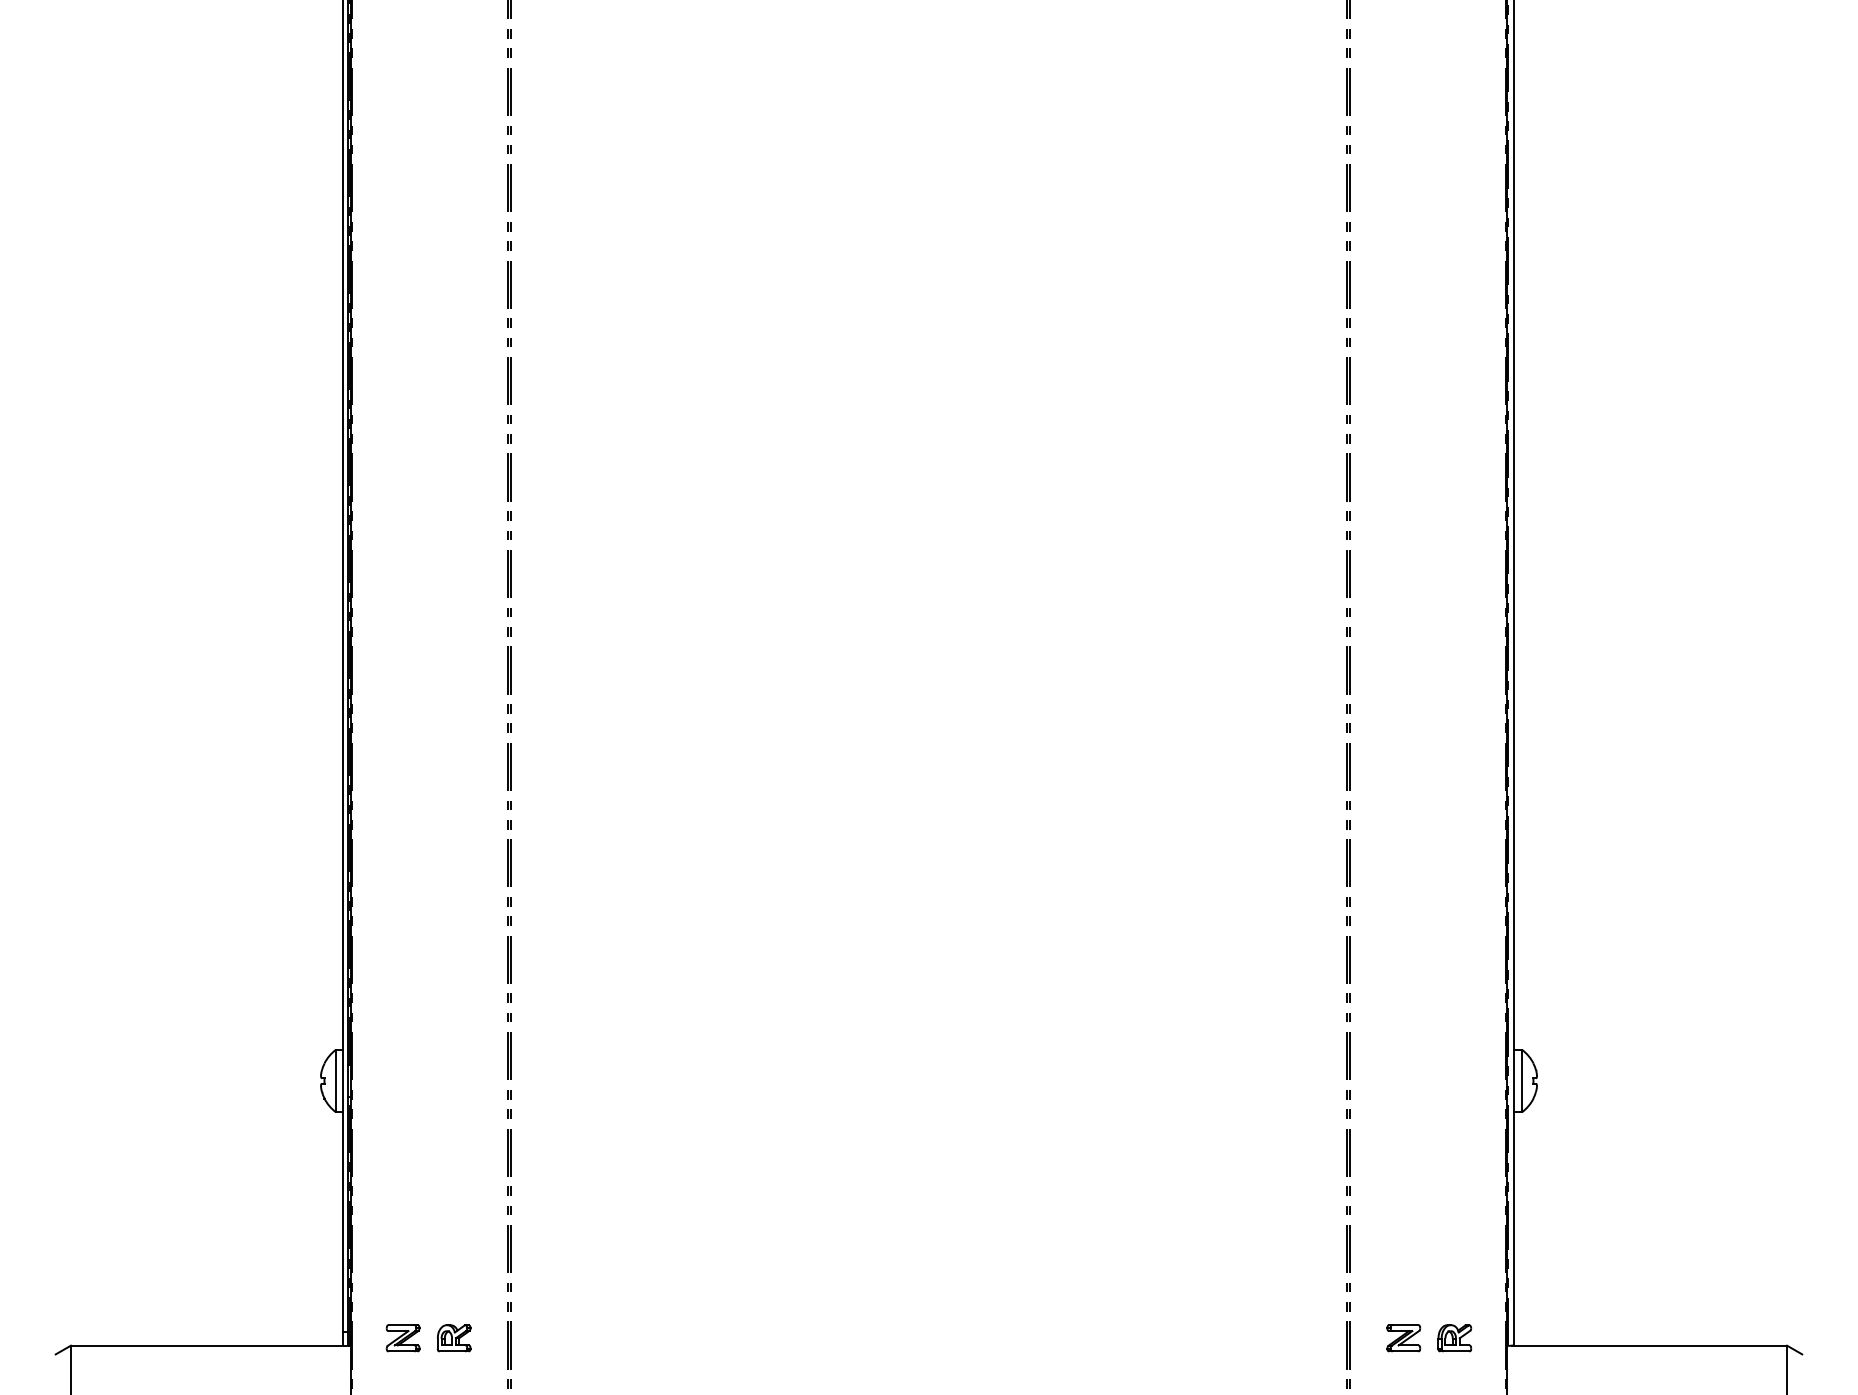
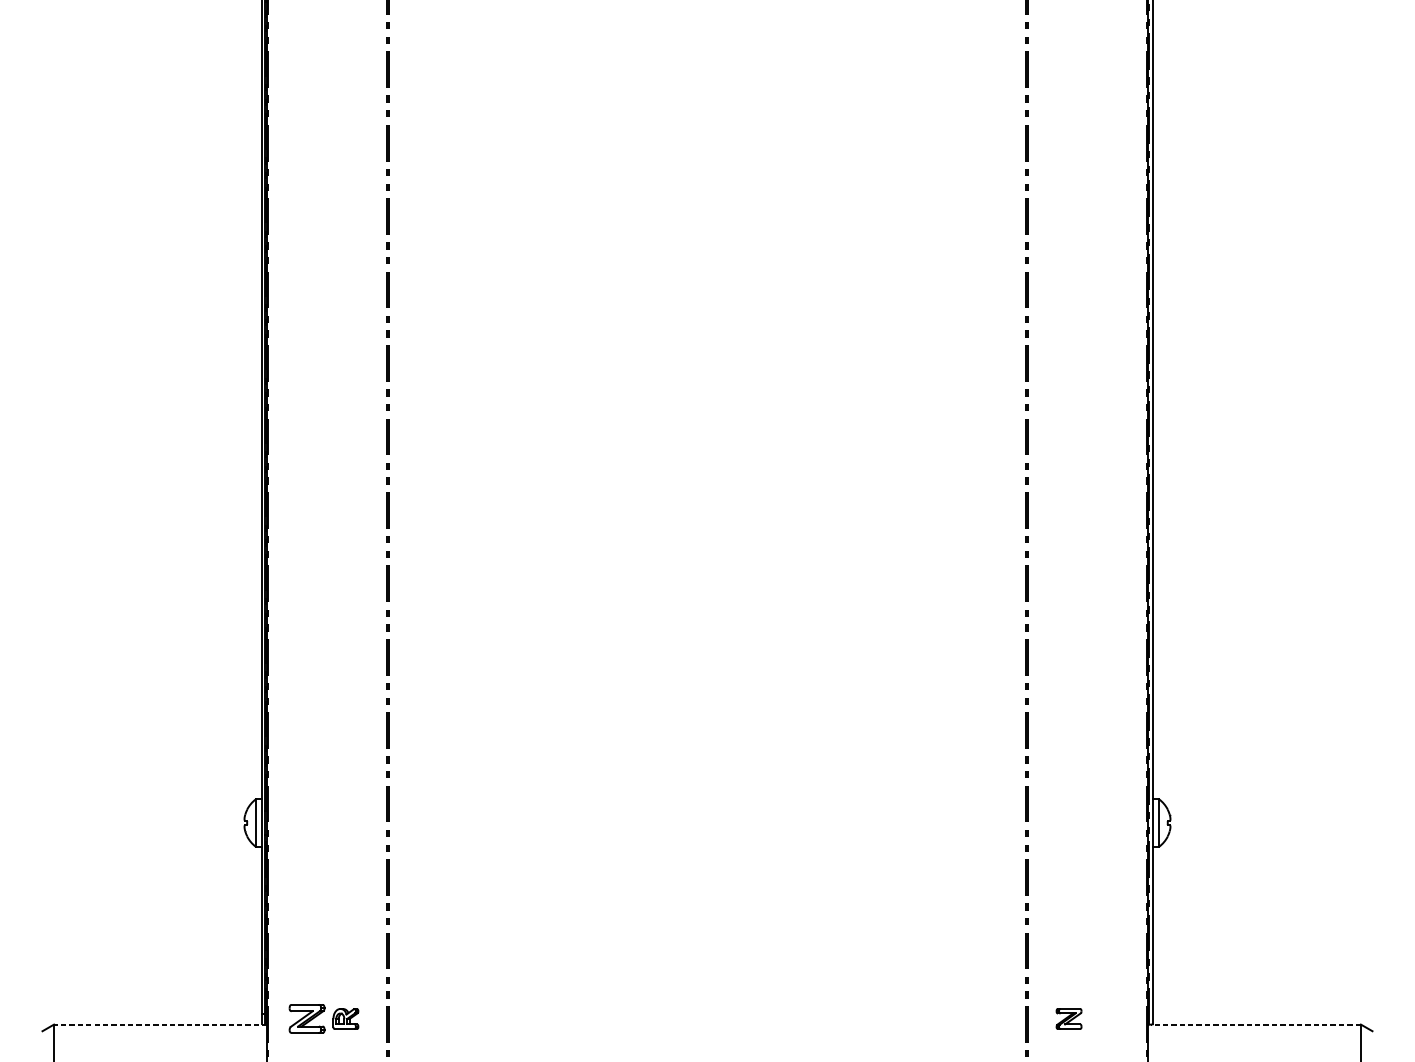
part: (402, 1338) -> (306, 1019), size x1.4
part: (1454, 1338) -> (1107, 1019), removed
line: (210, 1345) -> (160, 1024), solid -> dashed
line: (1649, 1345) -> (1256, 1024), solid -> dashed

